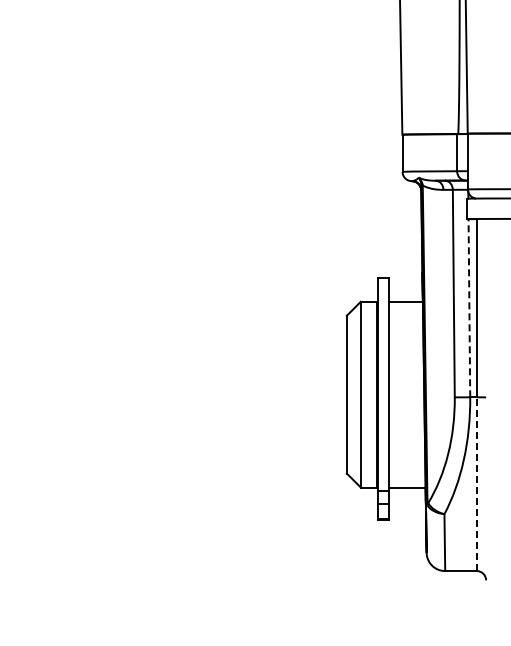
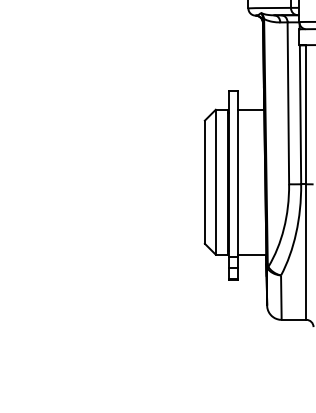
line: (469, 307) -> (300, 114), dashed -> solid
line: (476, 484) -> (306, 252), dashed -> solid

